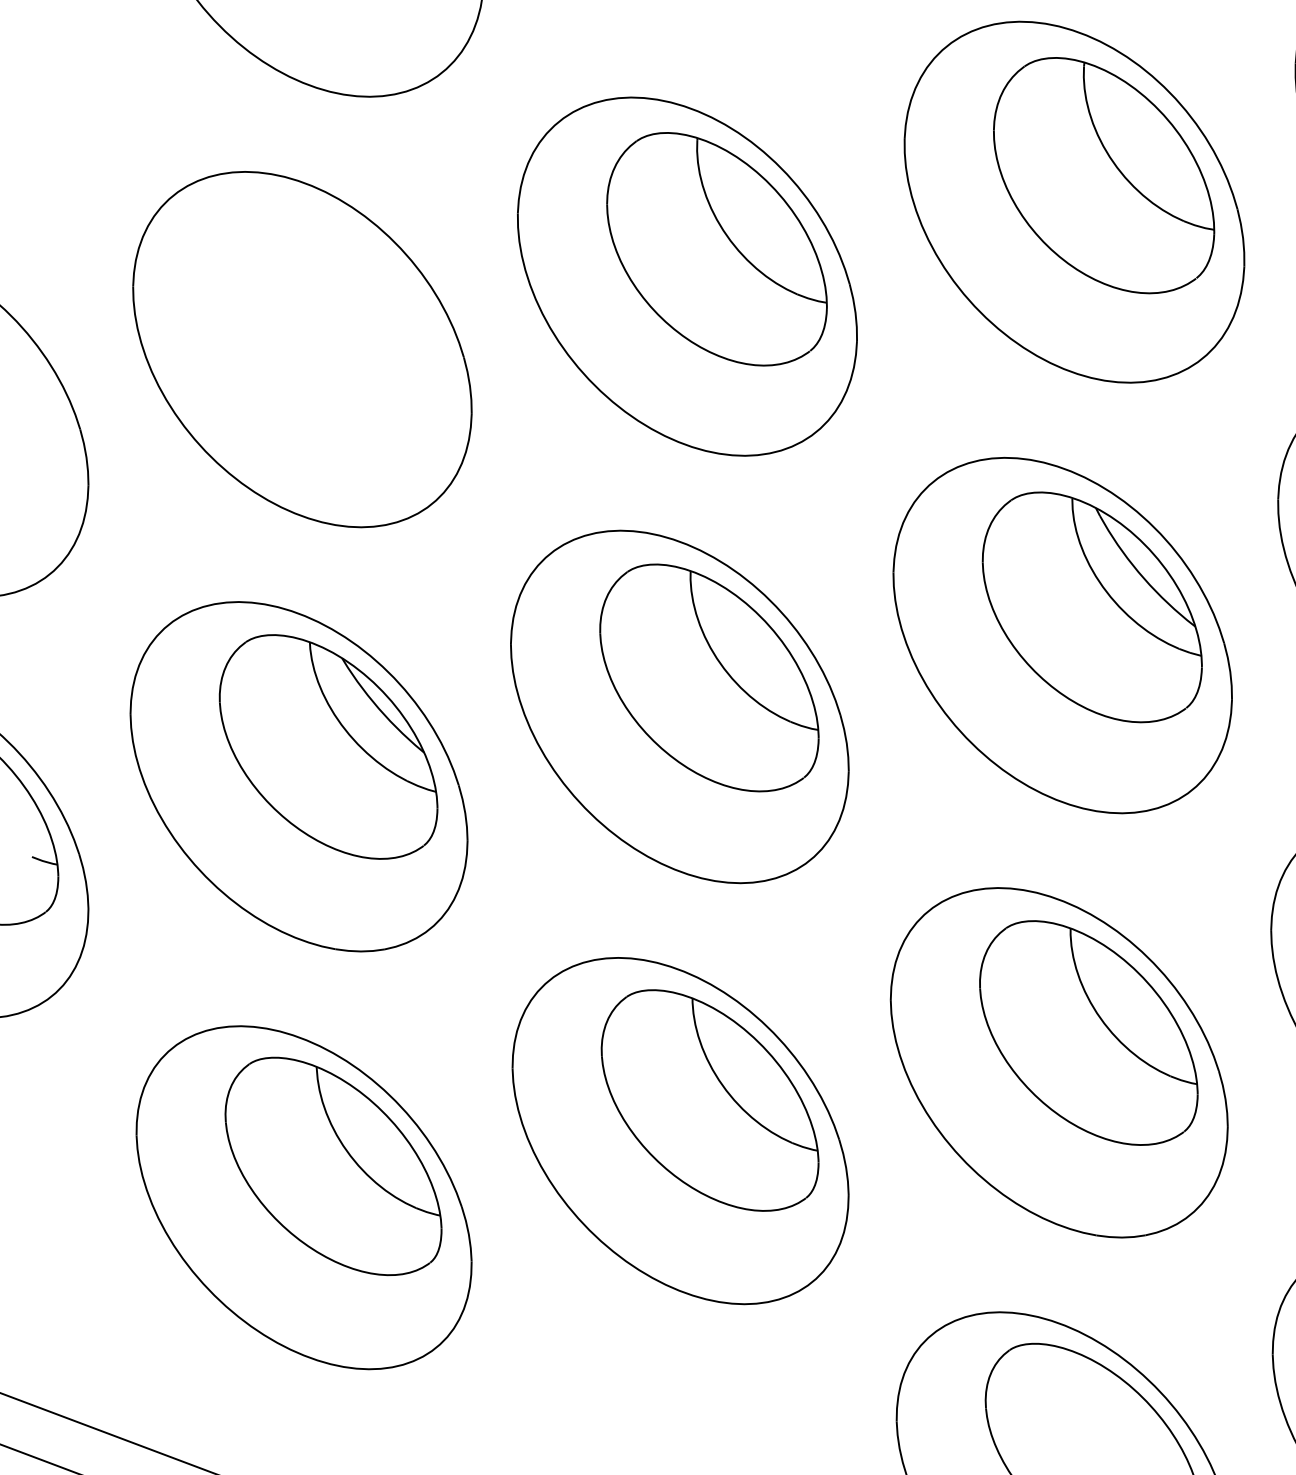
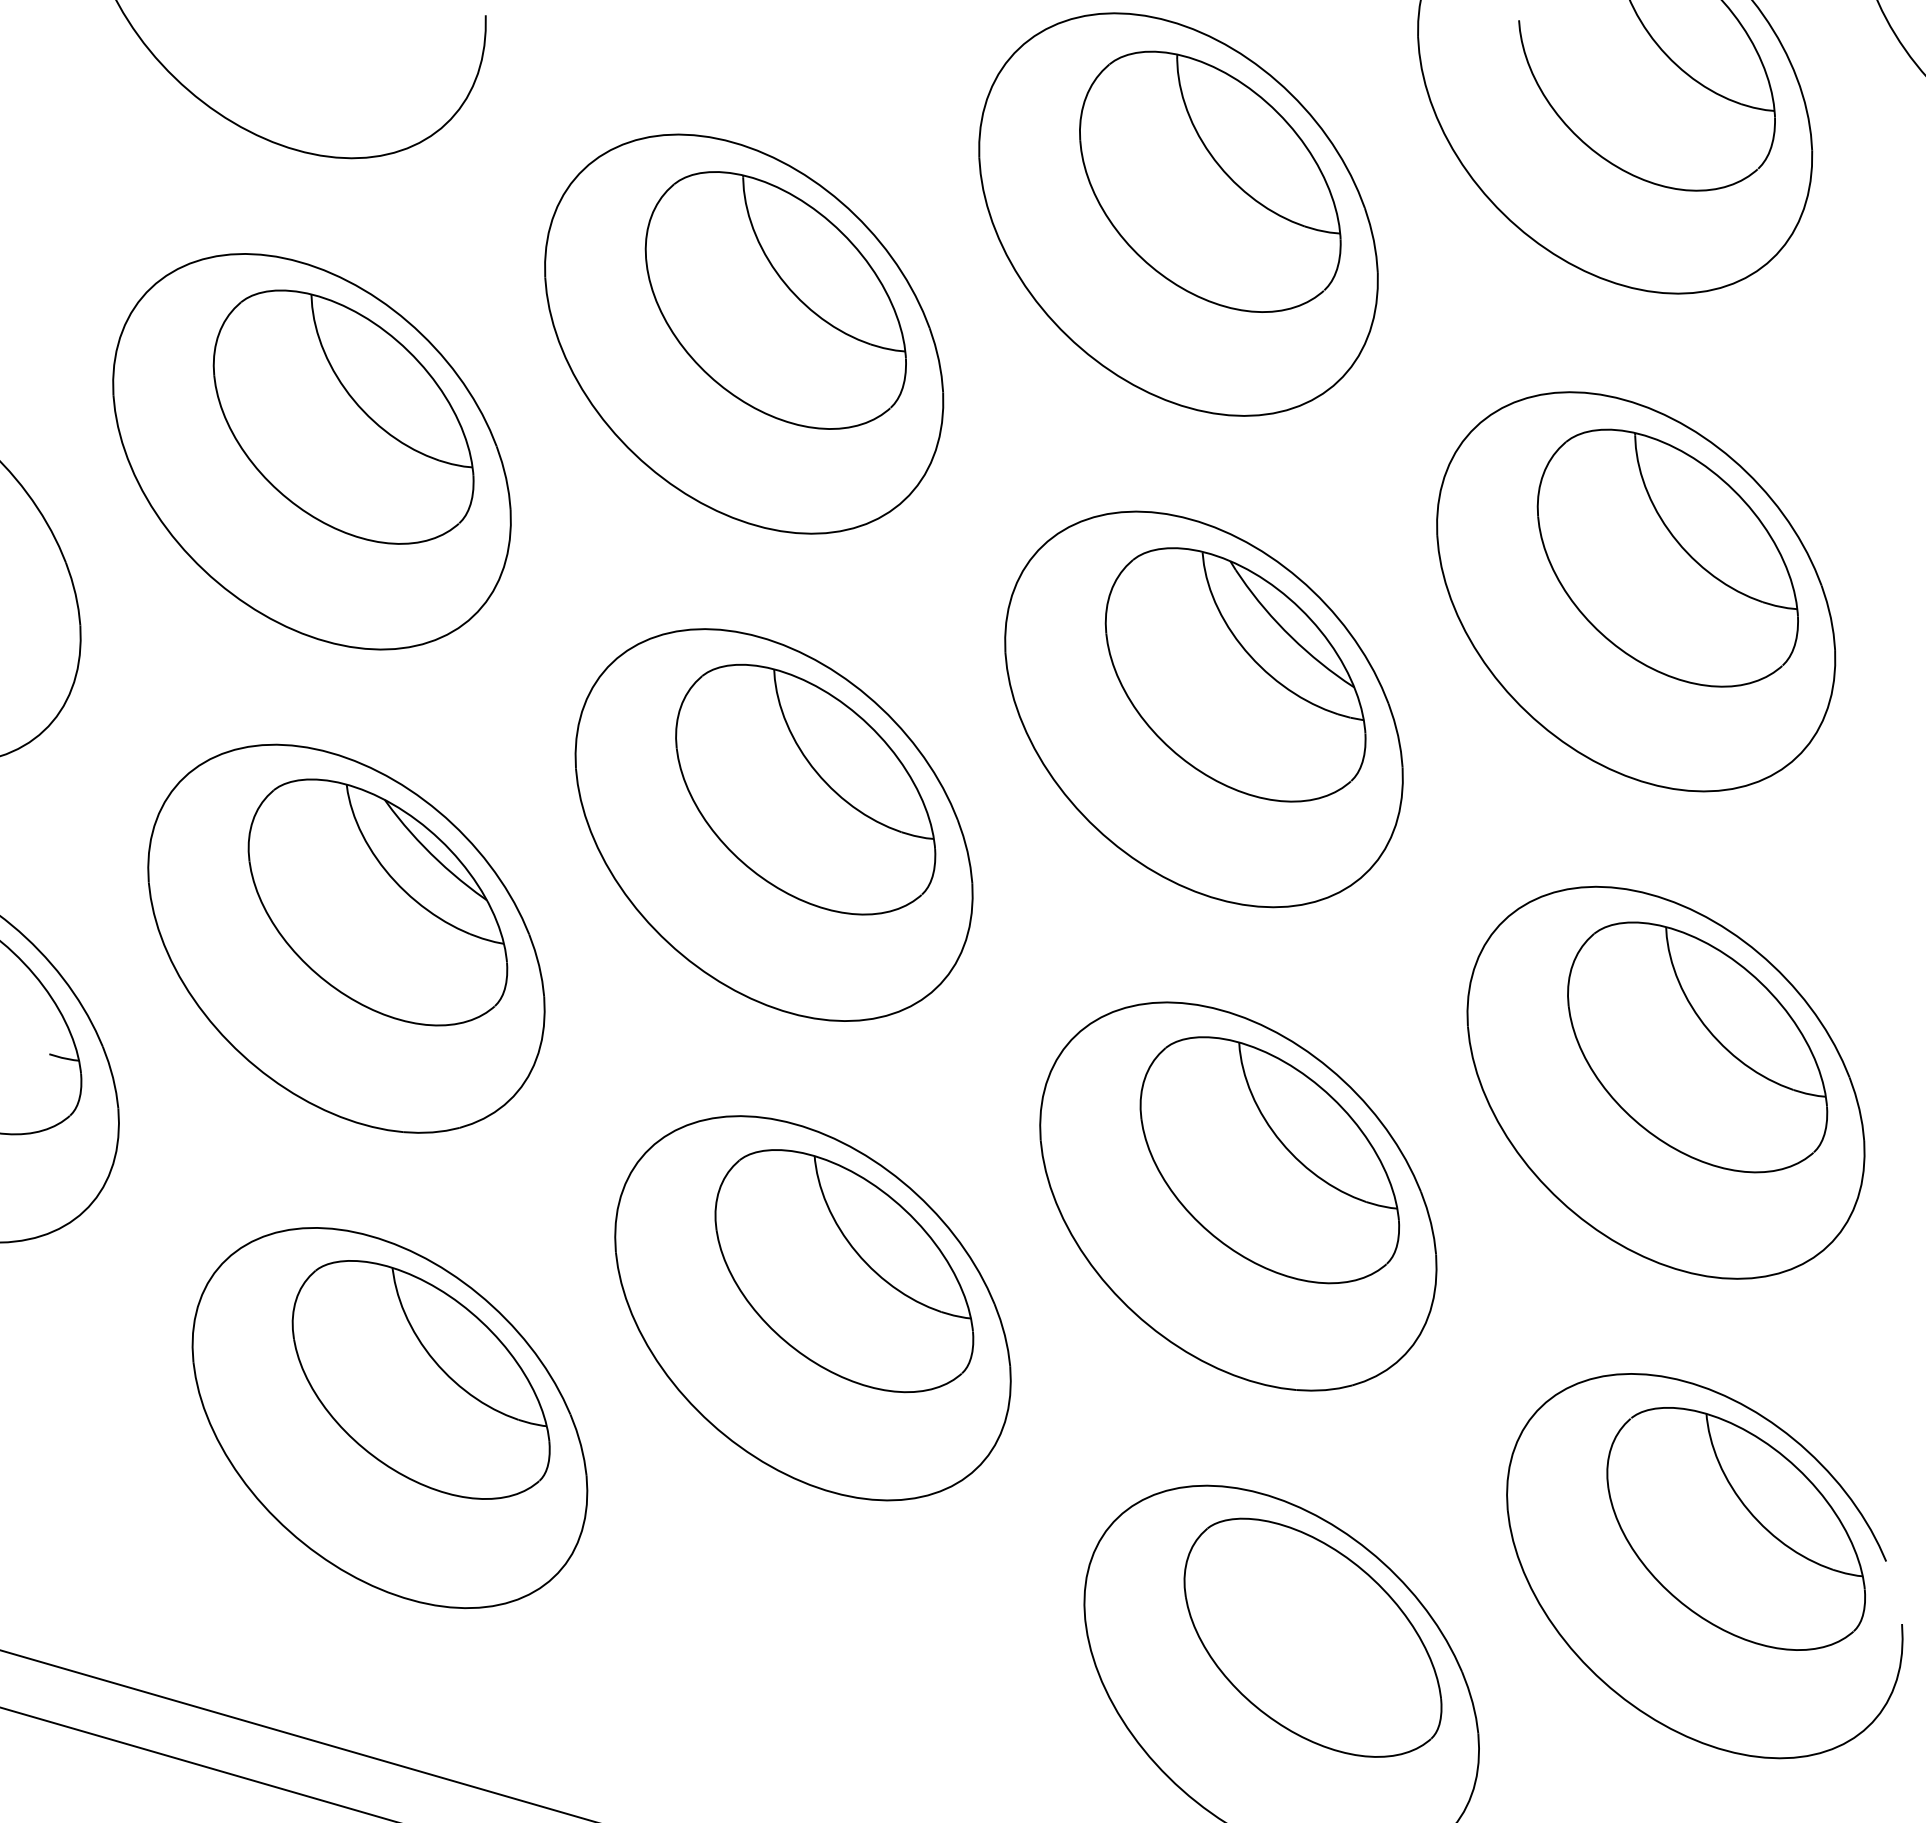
part: (332, 320) -> (343, 416), added

